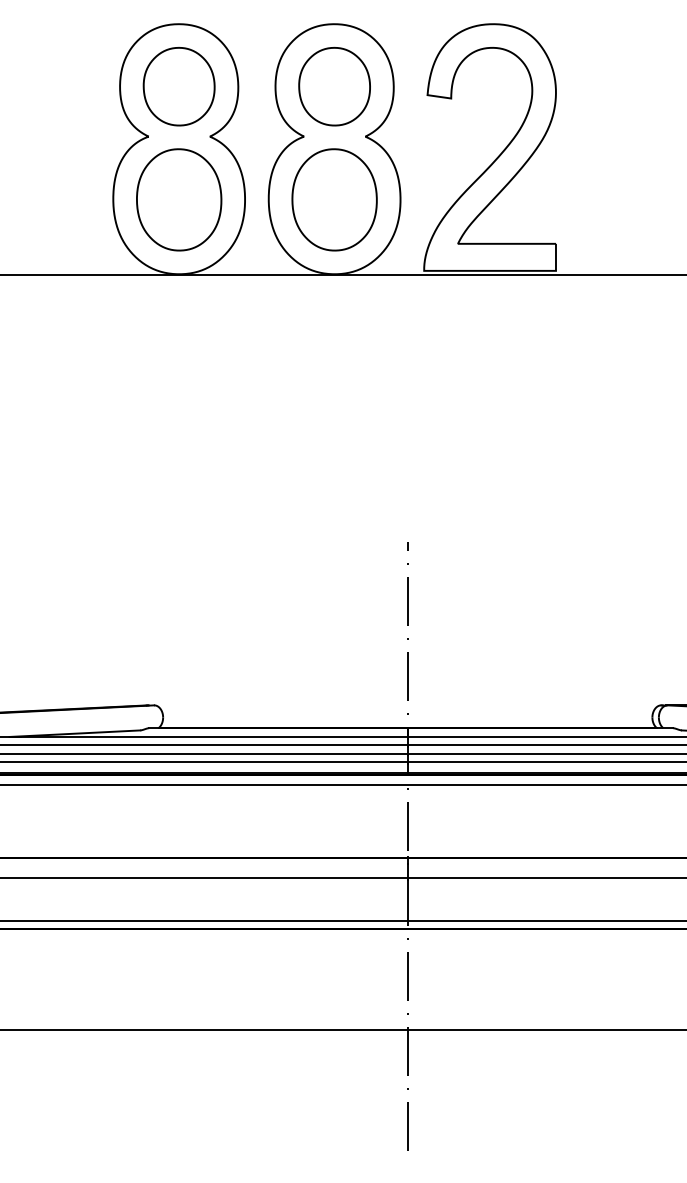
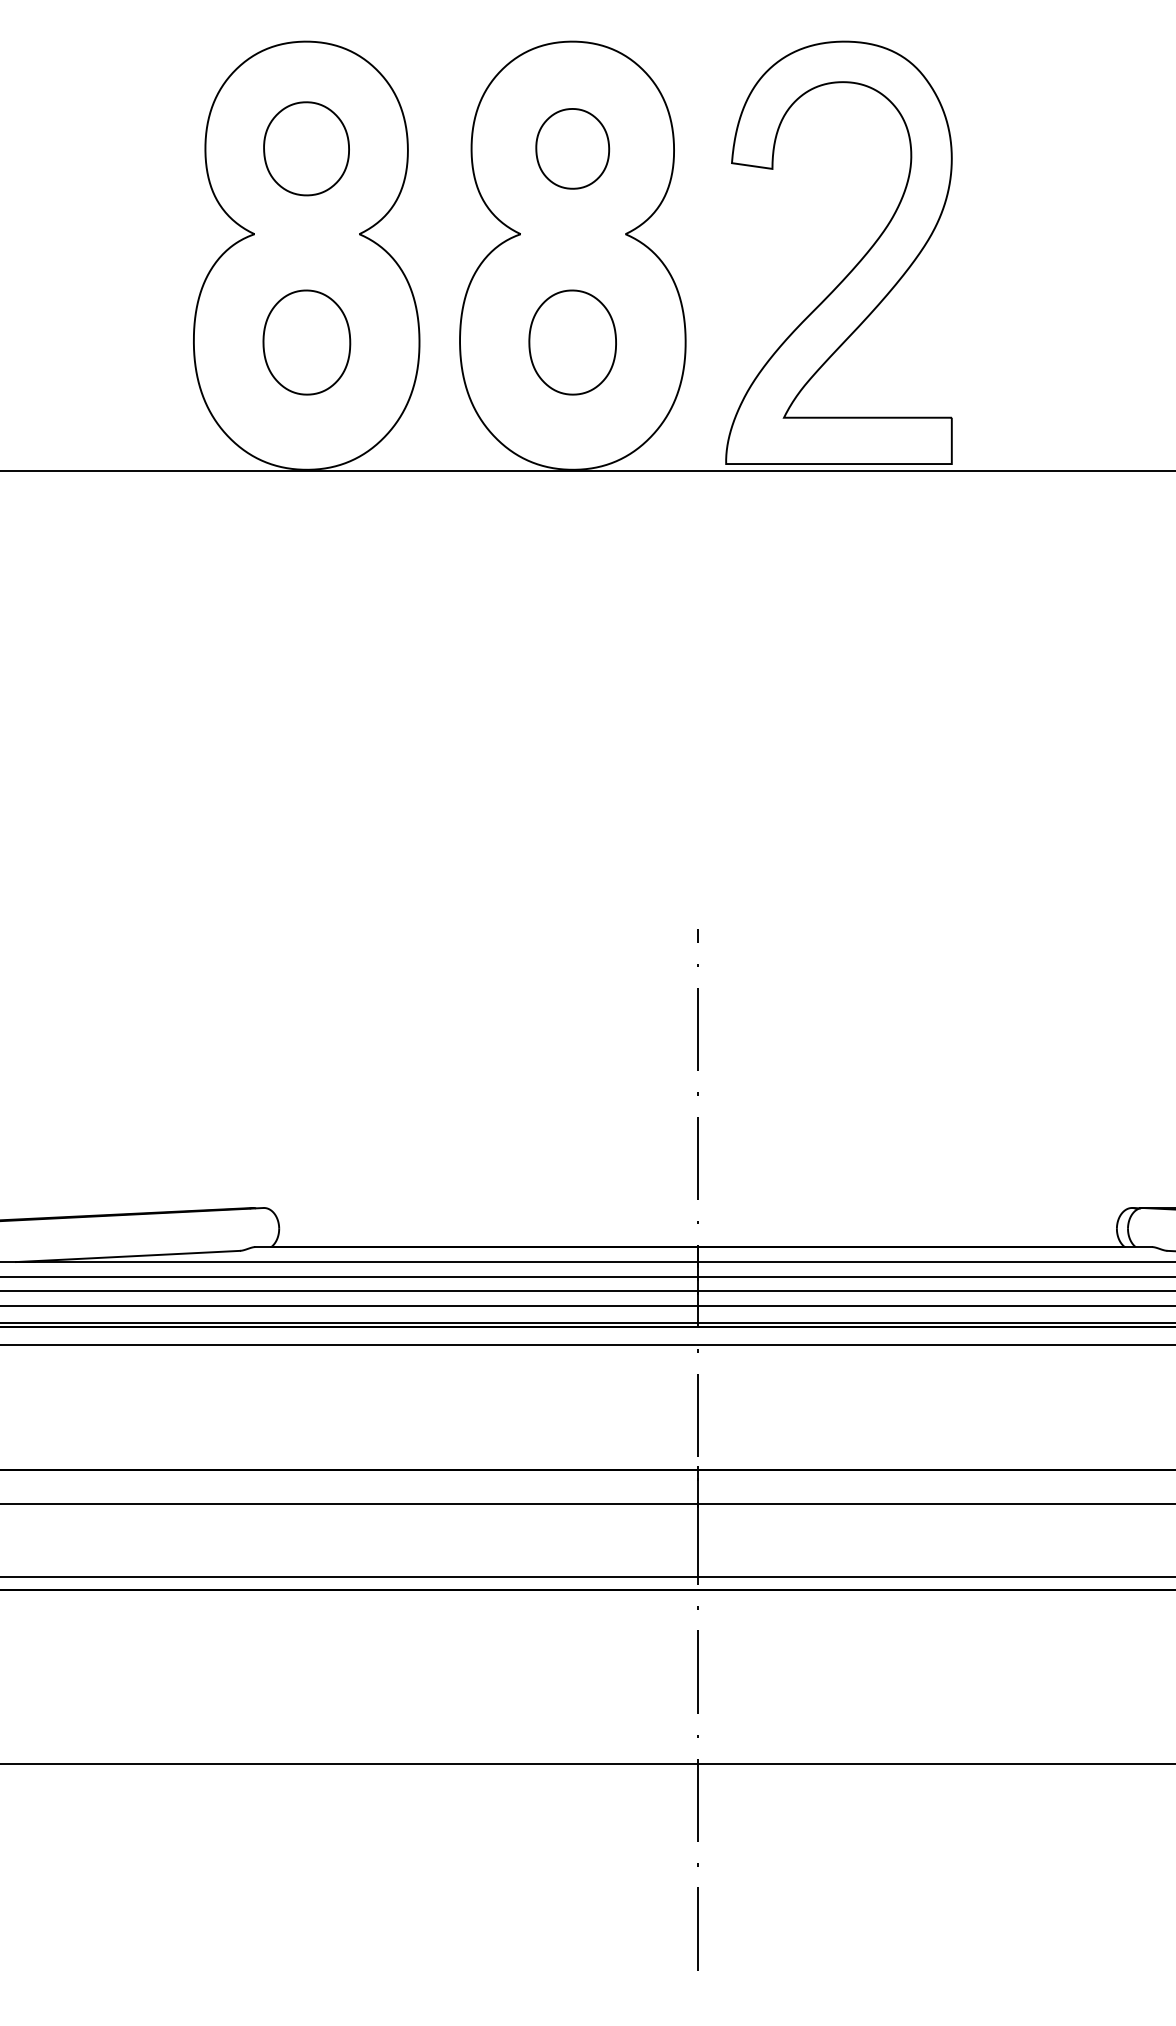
part: (178, 86) -> (305, 148), size x0.7
part: (334, 86) -> (572, 148), size x0.6
part: (179, 199) -> (307, 341), size x0.6
part: (334, 199) -> (572, 341), size x0.6

